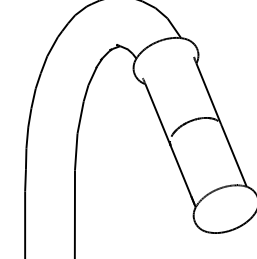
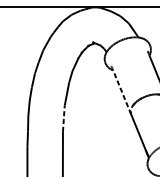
line: (157, 114) -> (121, 91), solid -> dashed
line: (76, 151) -> (64, 118), solid -> dashed

